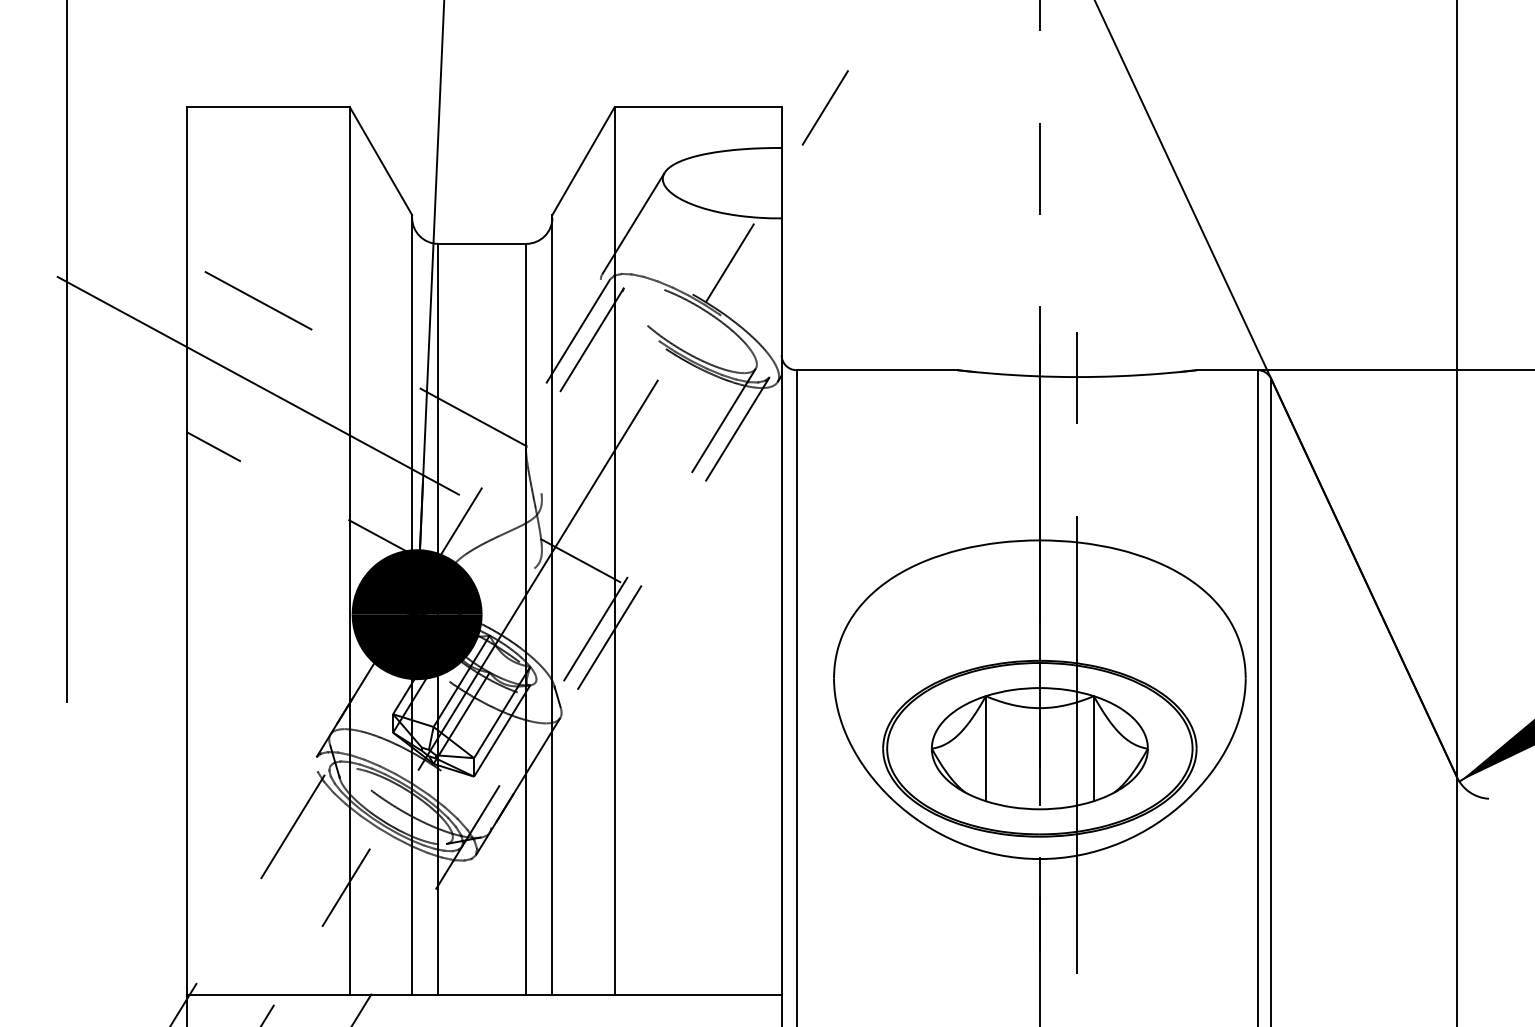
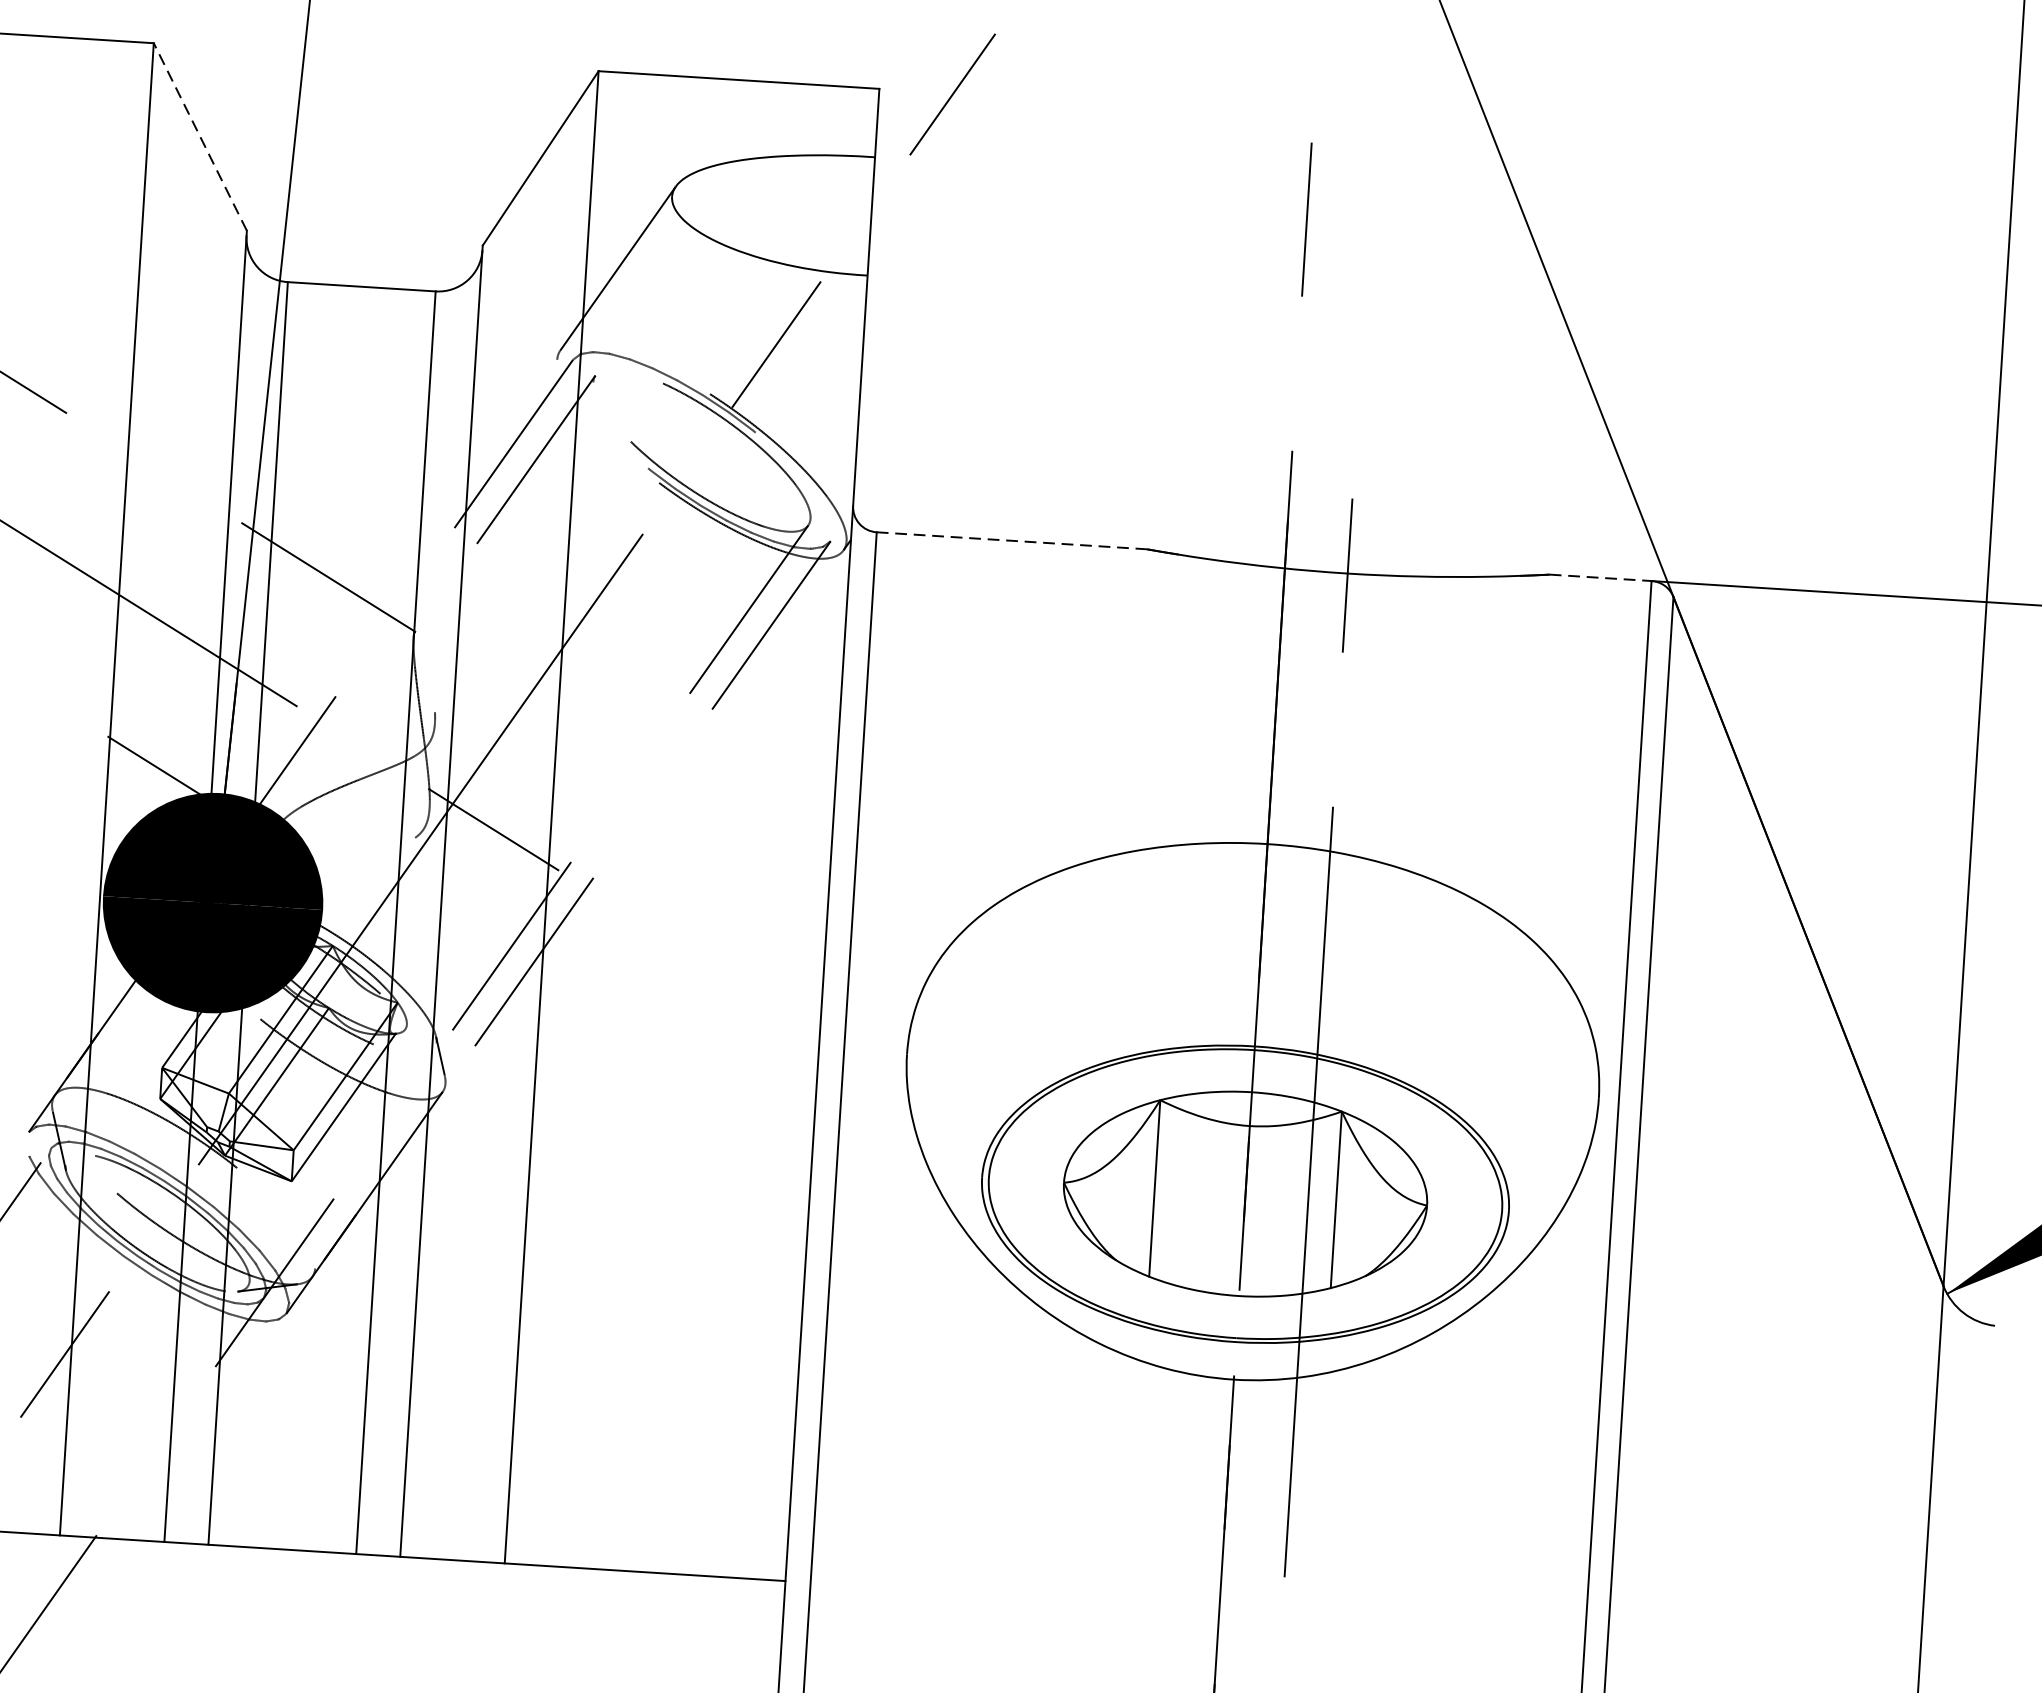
line: (380, 160) -> (199, 135), solid -> dashed
line: (877, 370) -> (1012, 541), solid -> dashed
line: (1227, 370) -> (1600, 578), solid -> dashed

